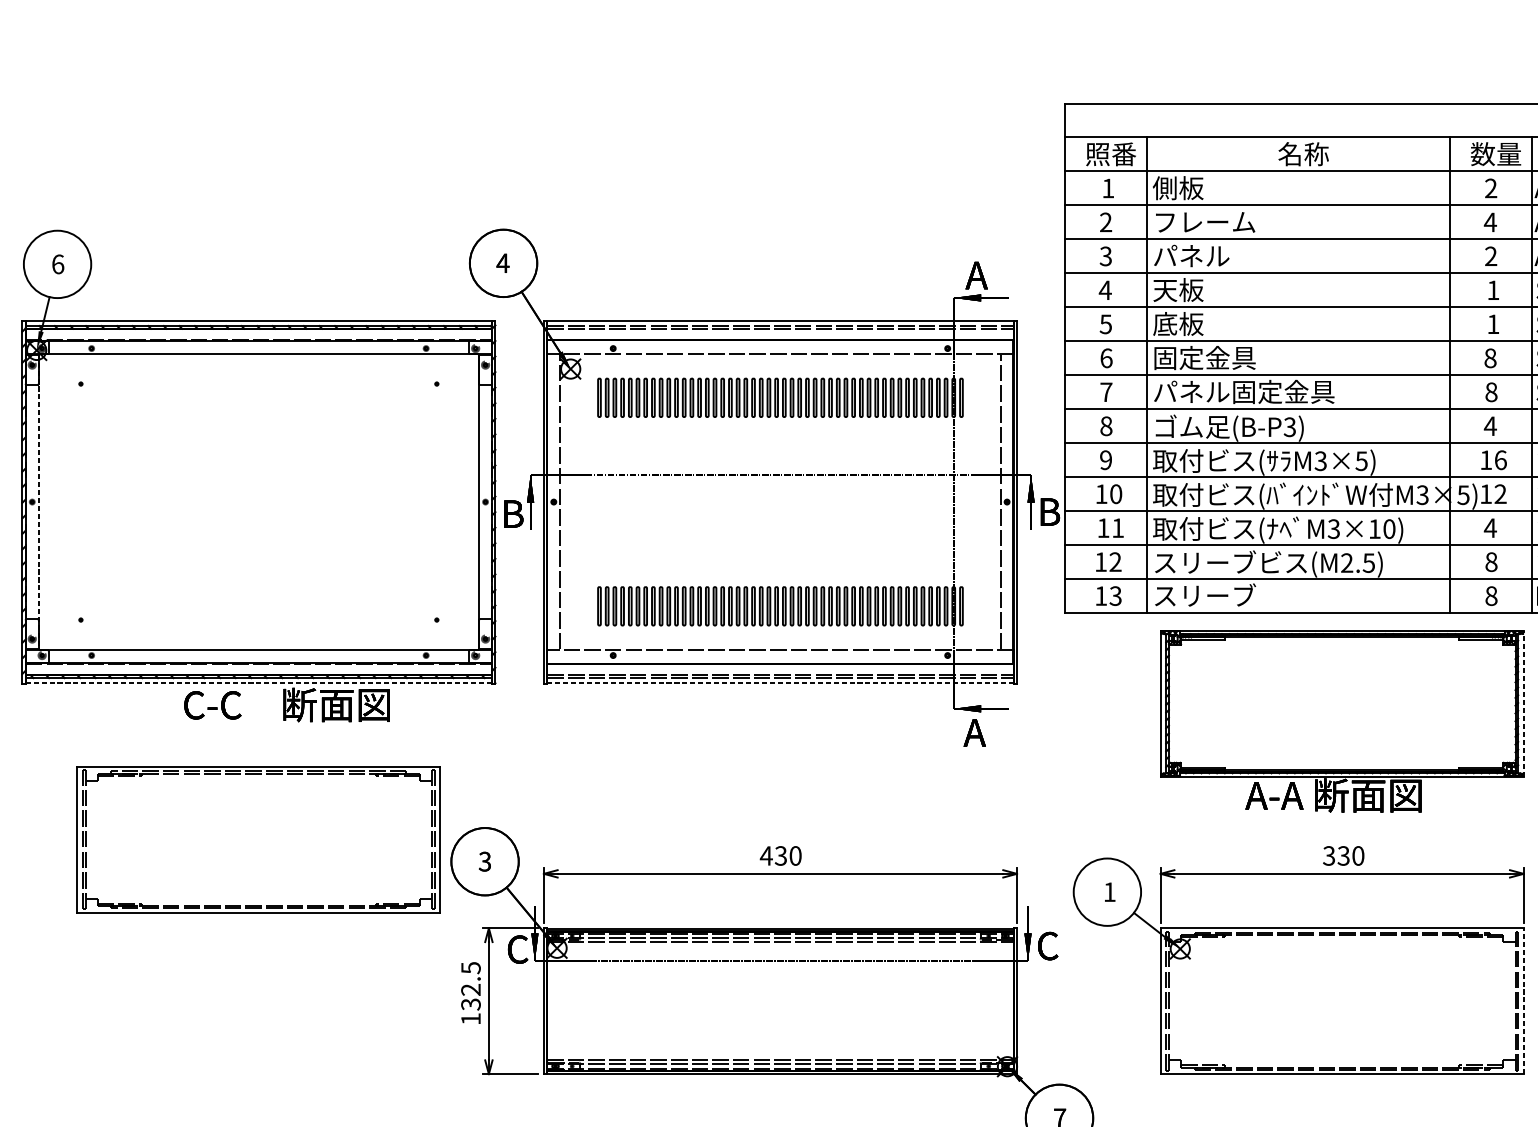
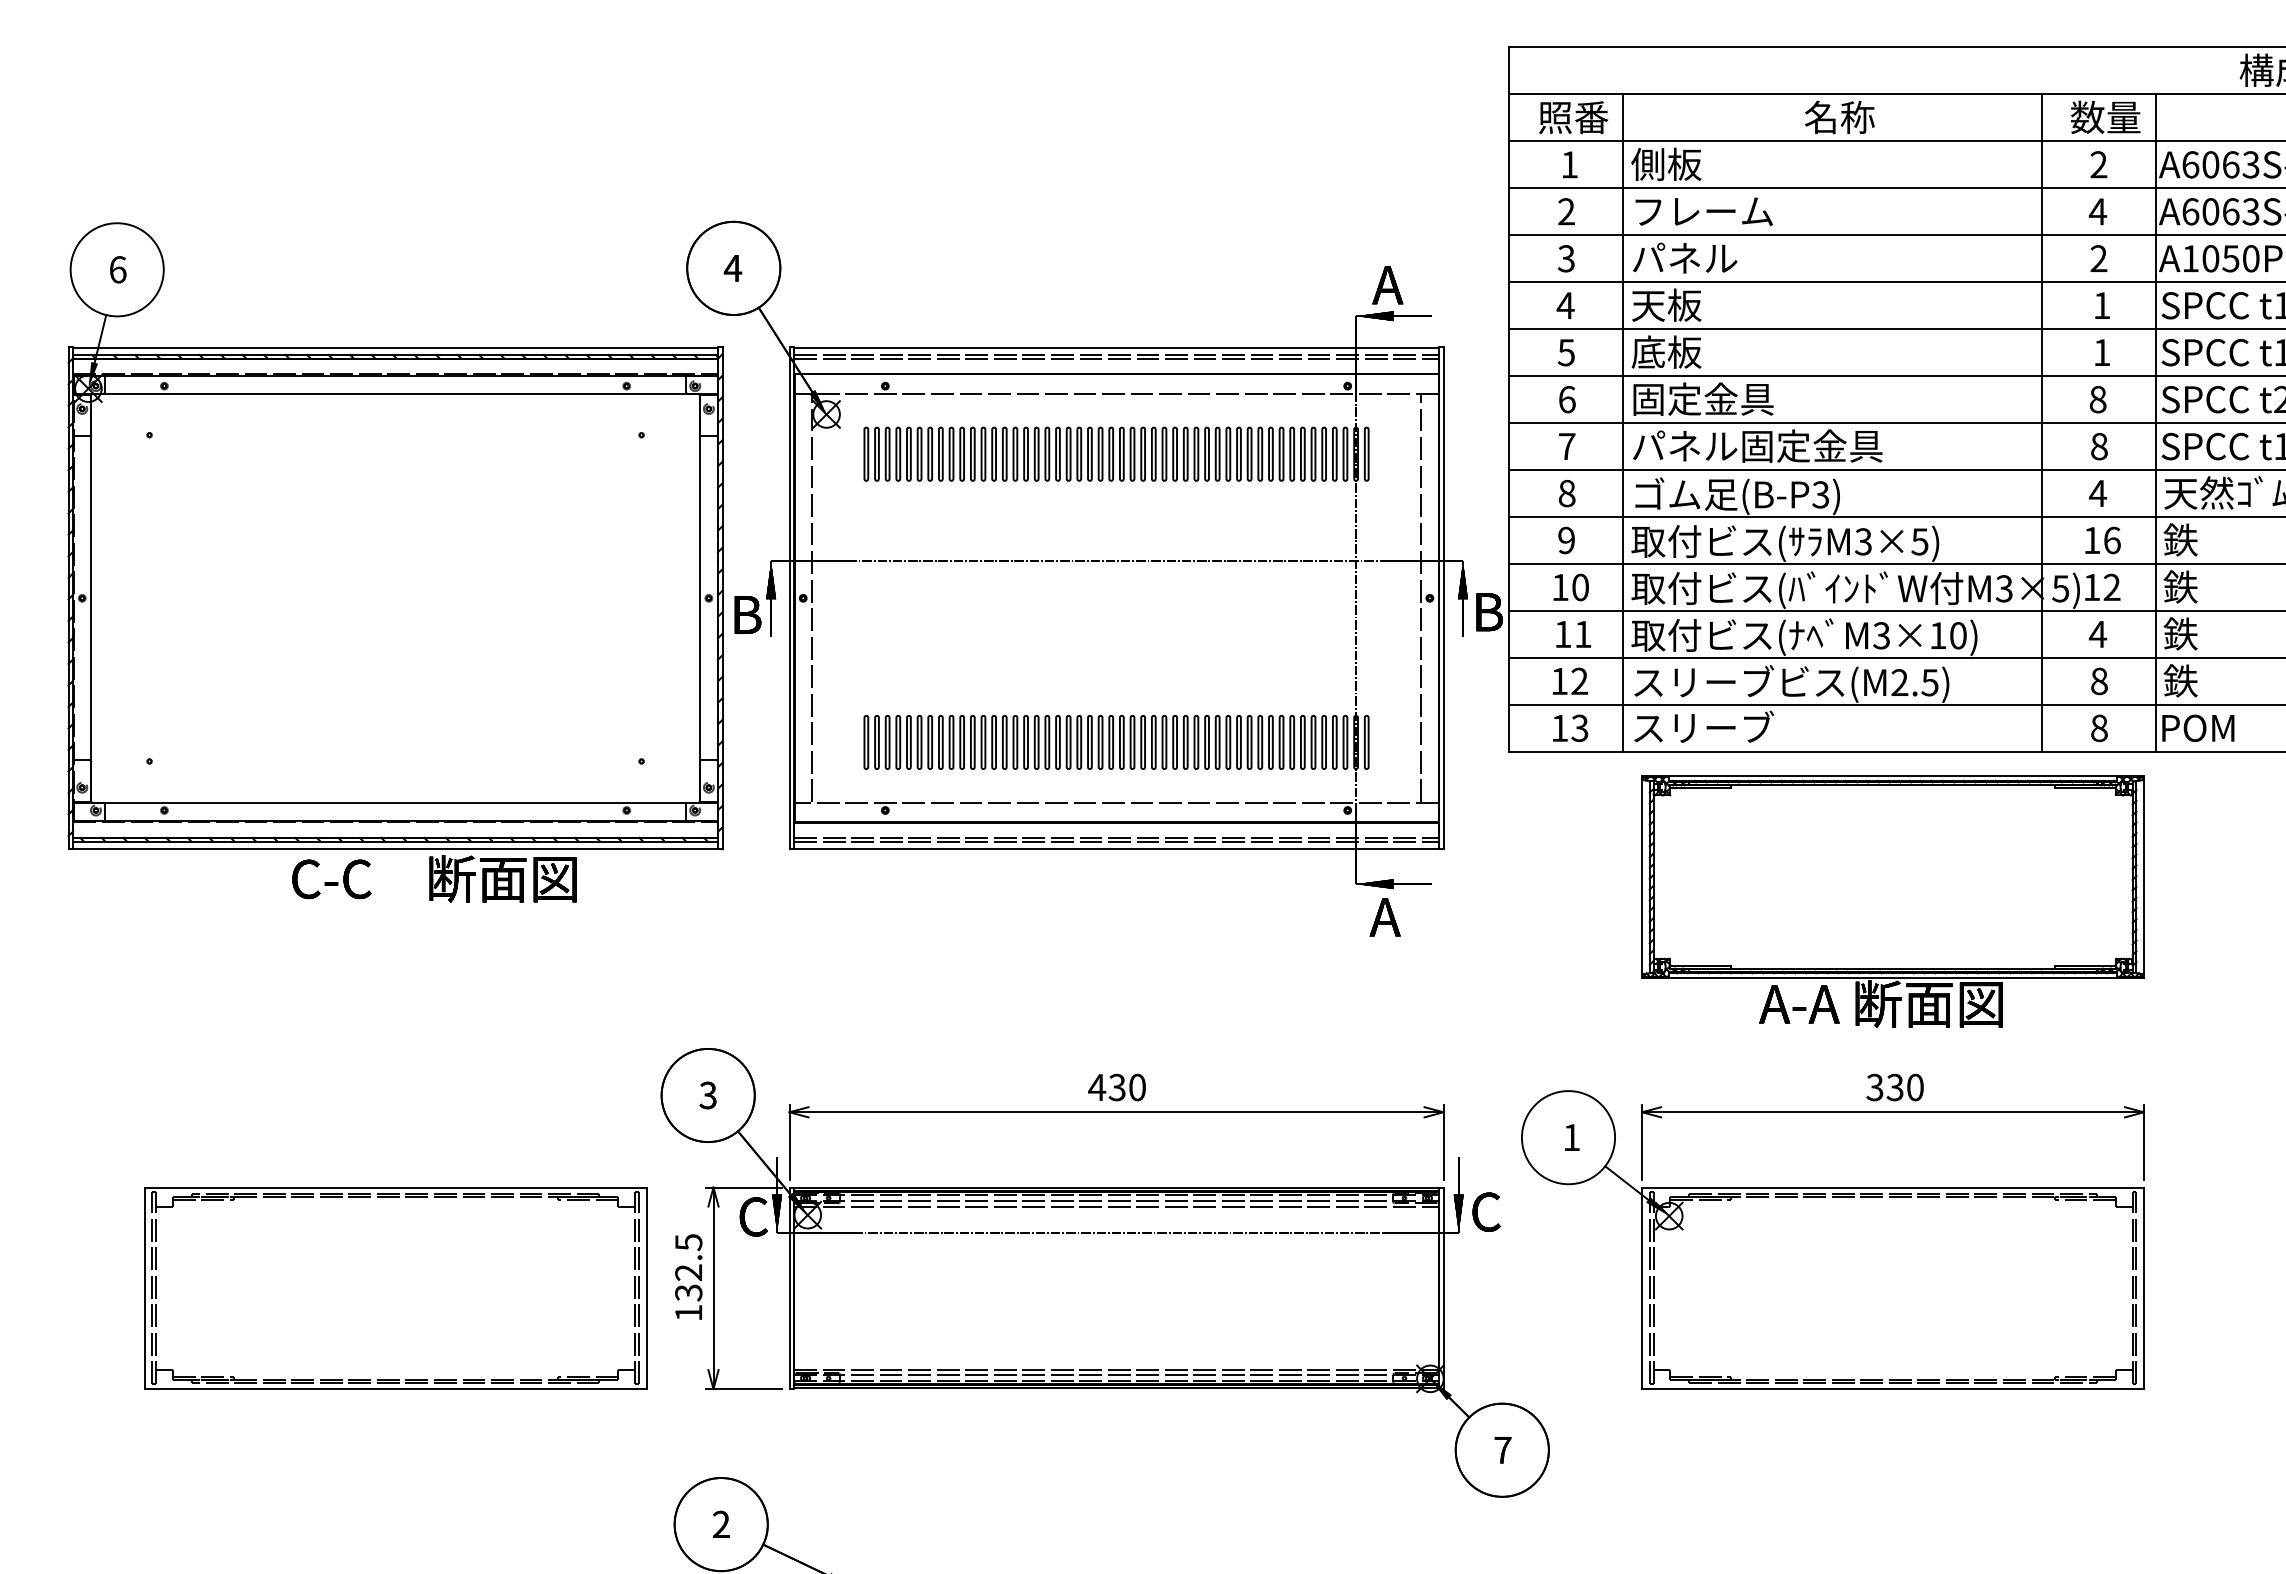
line: (38, 502) -> (91, 598), dashed -> solid
line: (259, 683) -> (396, 848), dashed -> solid
line: (780, 683) -> (1116, 848), dashed -> solid
line: (1524, 704) -> (2144, 877), dashed -> solid
part: (258, 840) -> (395, 1288), moved
line: (1524, 1001) -> (2144, 1288), dashed -> solid

